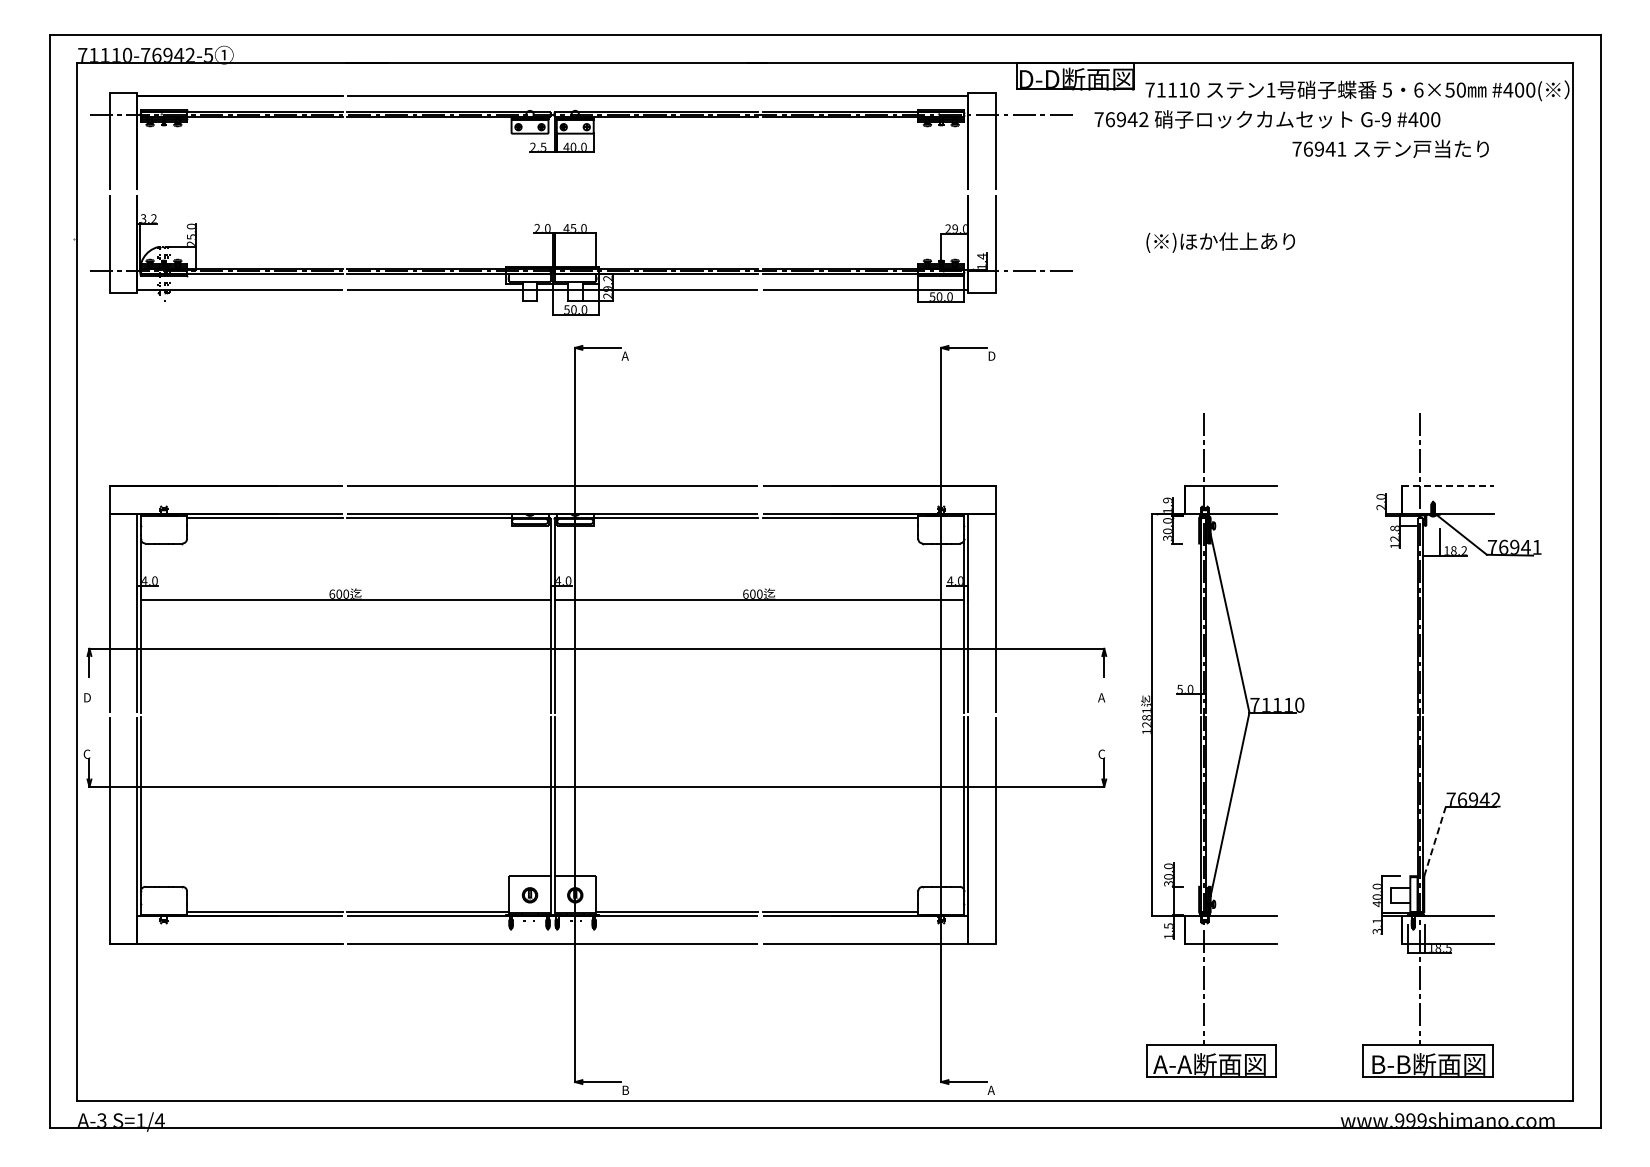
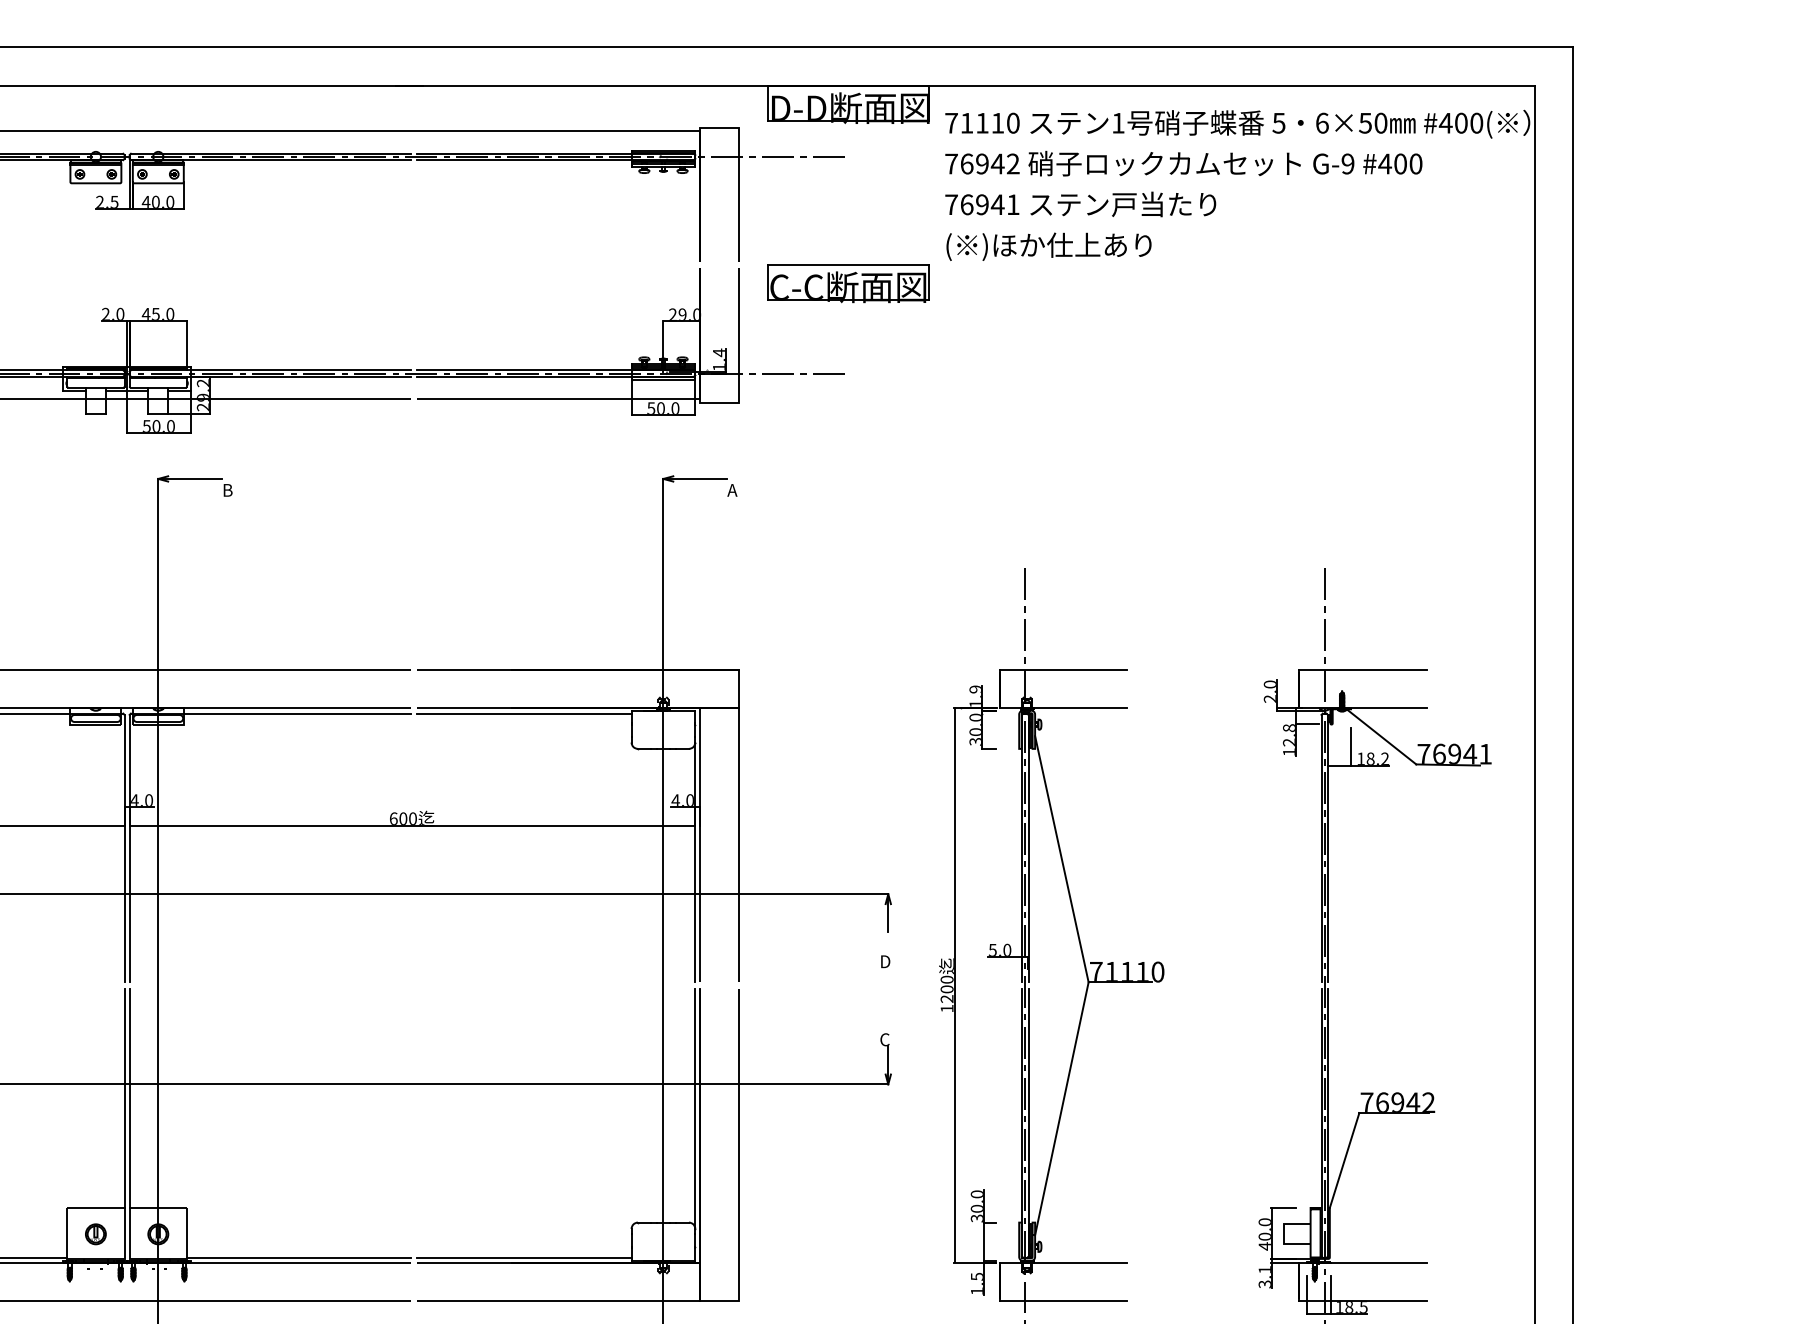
text: (1267, 119) -> (1183, 163), moved
text: (1390, 148) -> (1080, 203), moved
part: (1075, 206) -> (848, 283), added
text: (1220, 242) -> (1048, 246), moved
text: (625, 355) -> (227, 489), A -> B
text: (991, 355) -> (732, 489), D -> A
line: (1448, 486) -> (1363, 670), dashed -> solid
text: (1101, 697) -> (884, 961), A -> D
text: (1146, 714) -> (946, 984), 1281 -> 1200
line: (1435, 841) -> (1345, 1160), dashed -> solid

